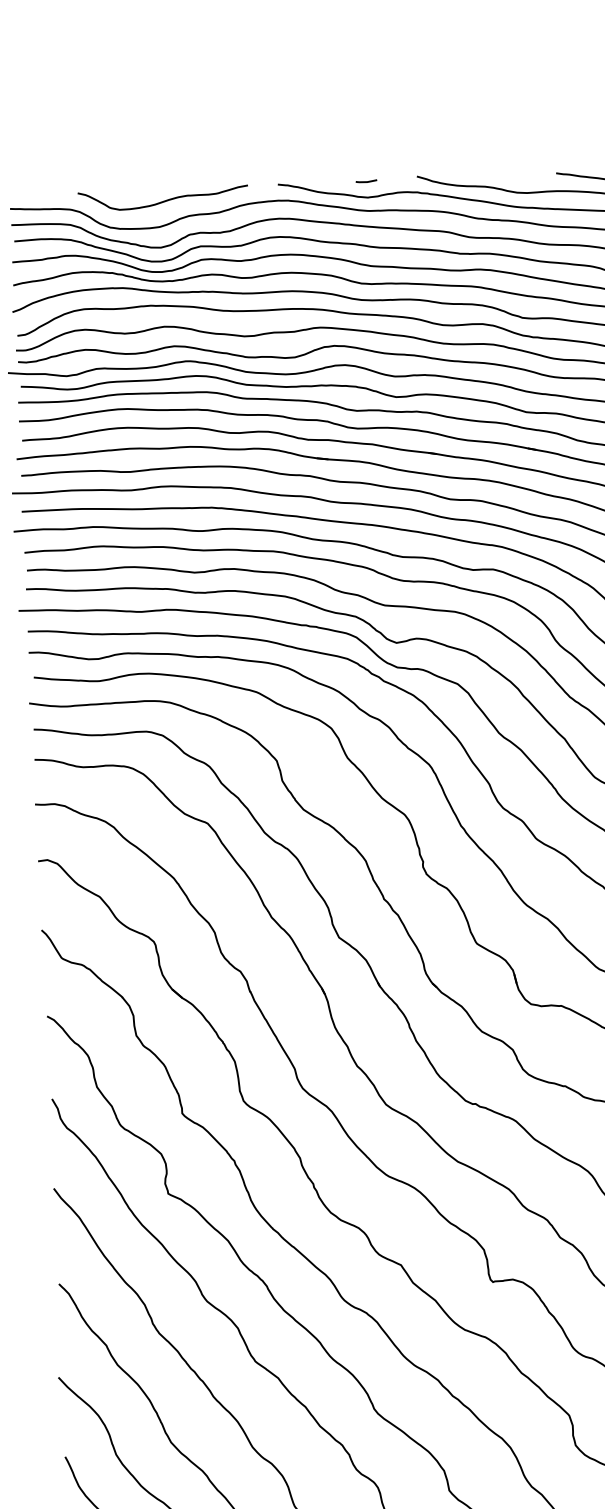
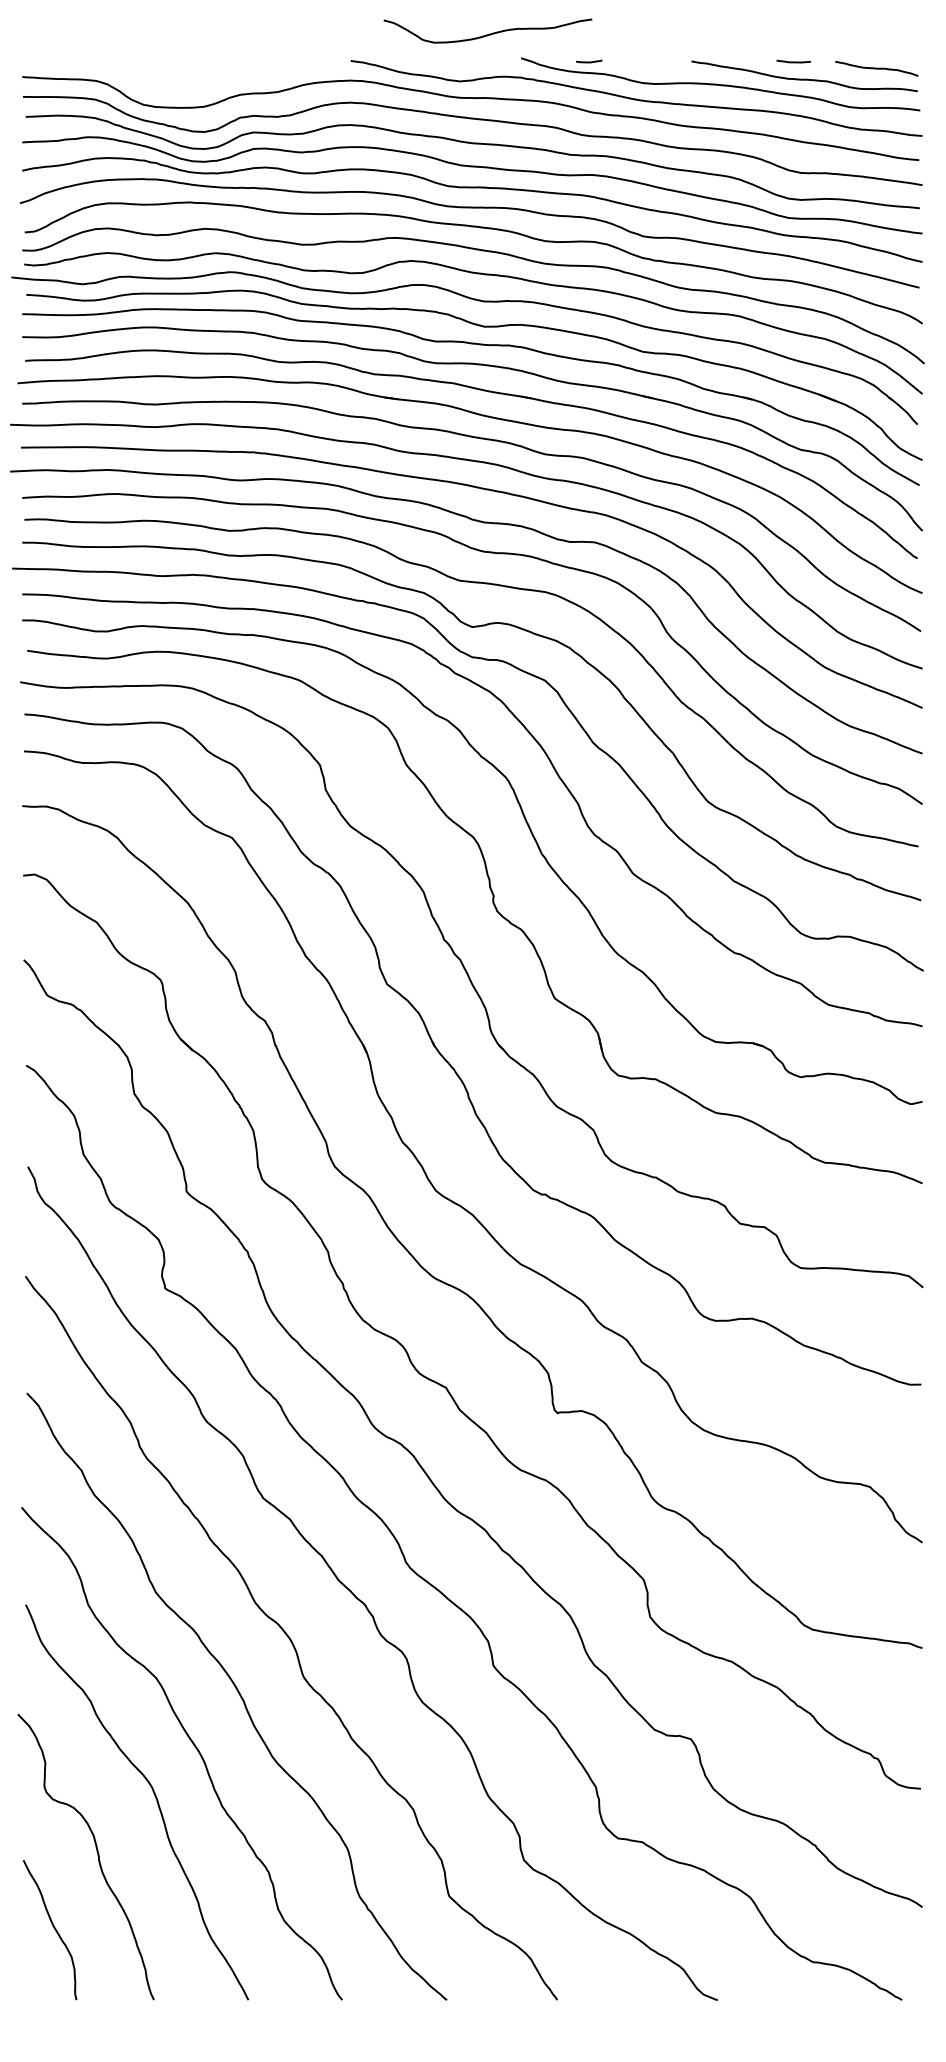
line: (366, 181) -> (589, 61), moved
curve: (164, 200) -> (489, 33), moved

